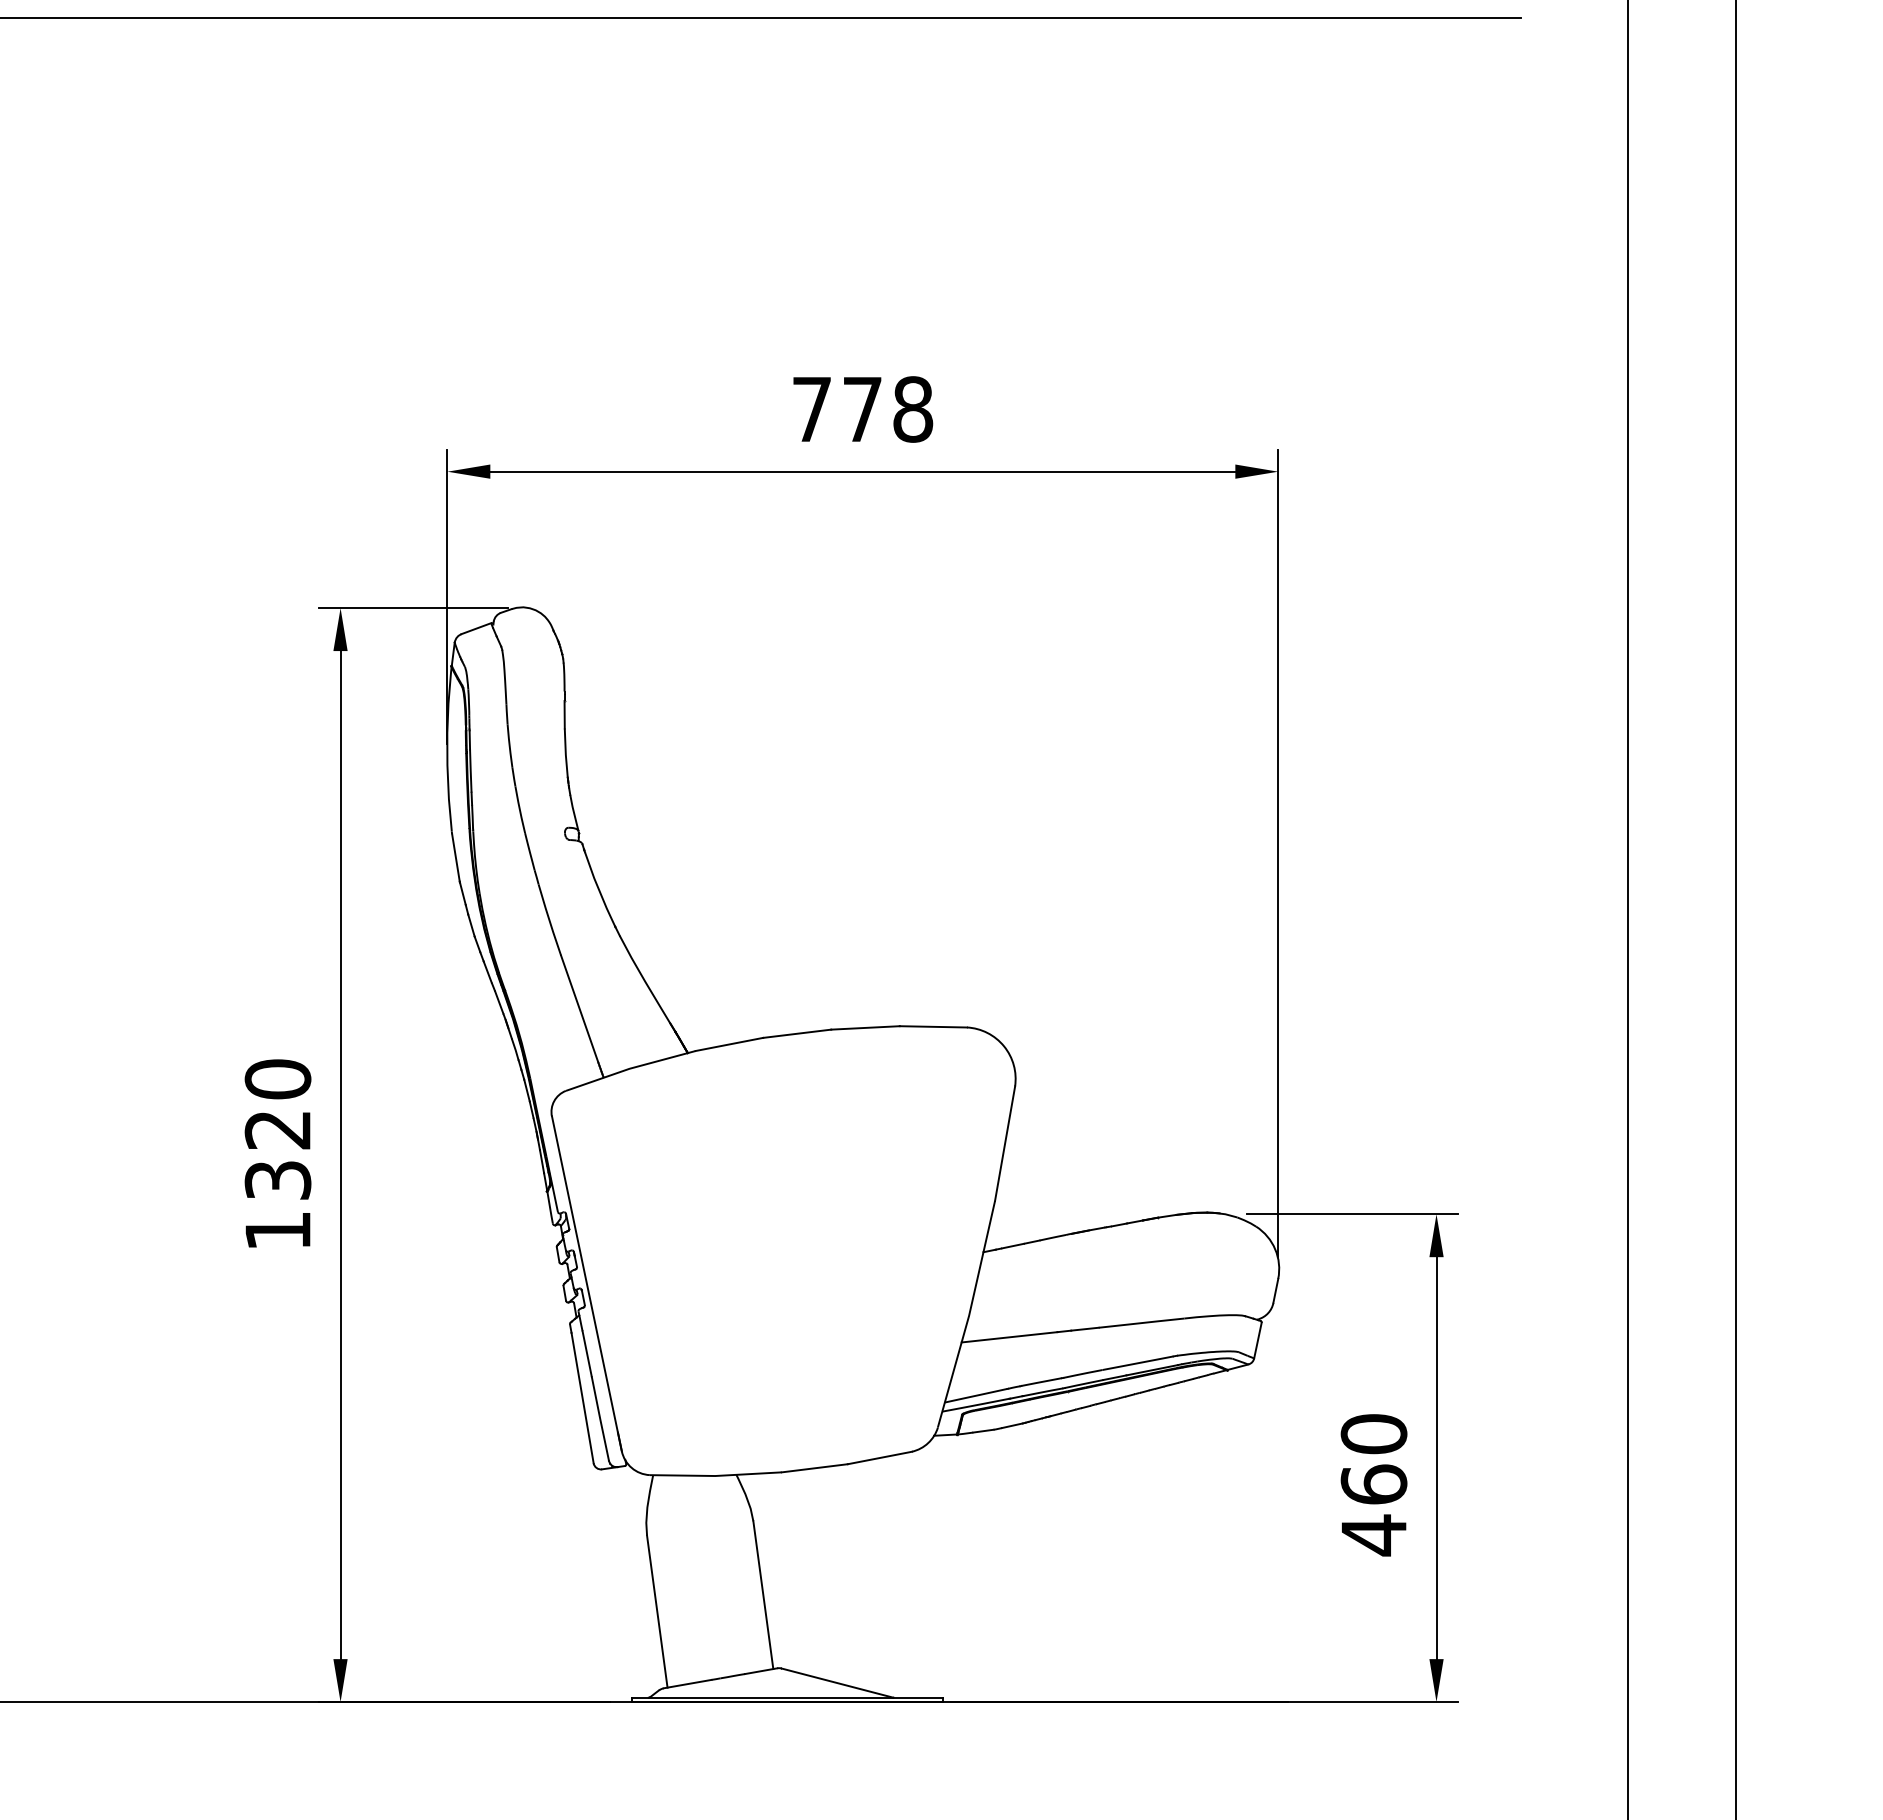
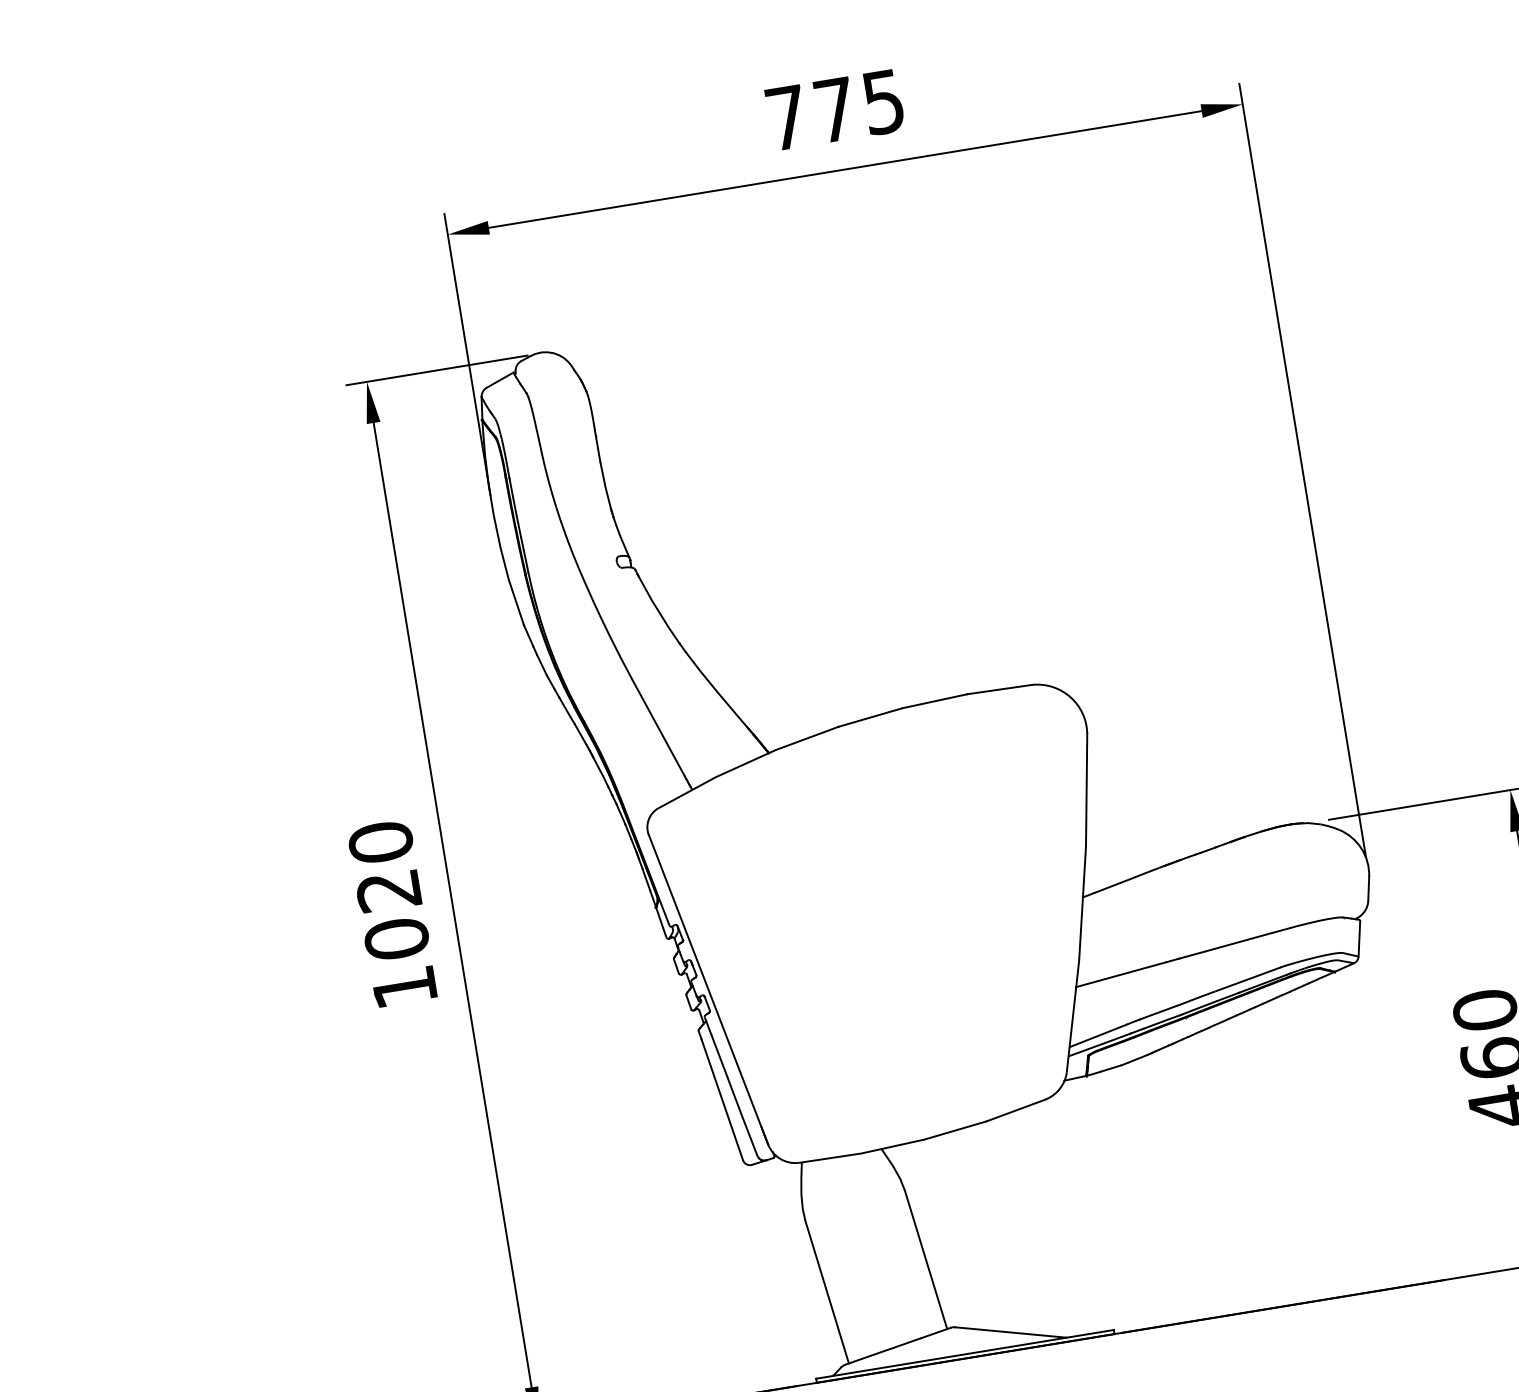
text: (913, 409) -> (883, 102), 778 -> 775
text: (277, 1180) -> (396, 939), 1320 -> 1020

